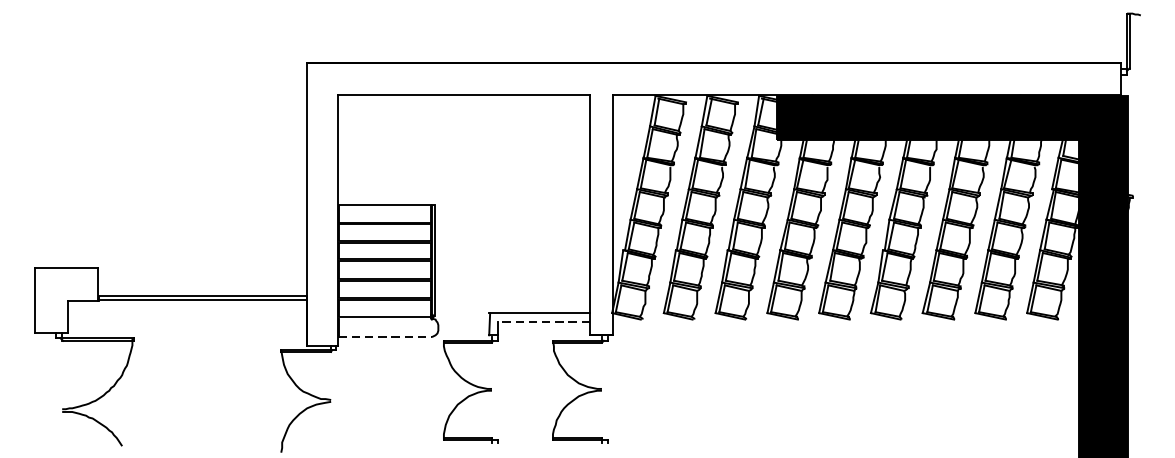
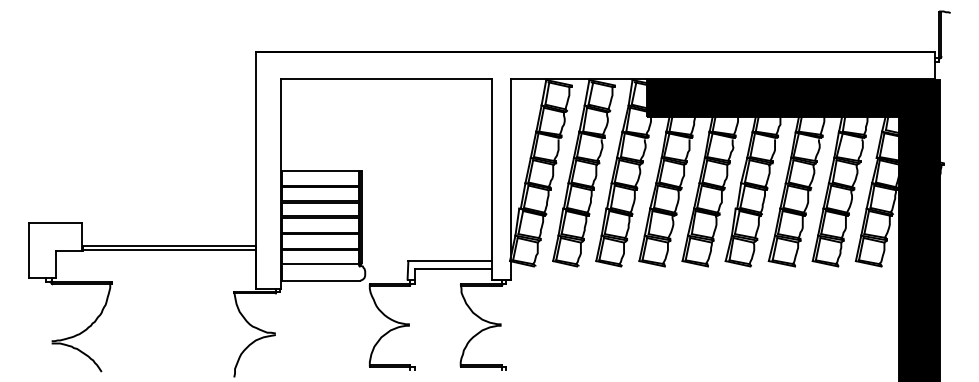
line: (543, 321) -> (452, 268), dashed -> solid
line: (384, 337) -> (320, 281), dashed -> solid

